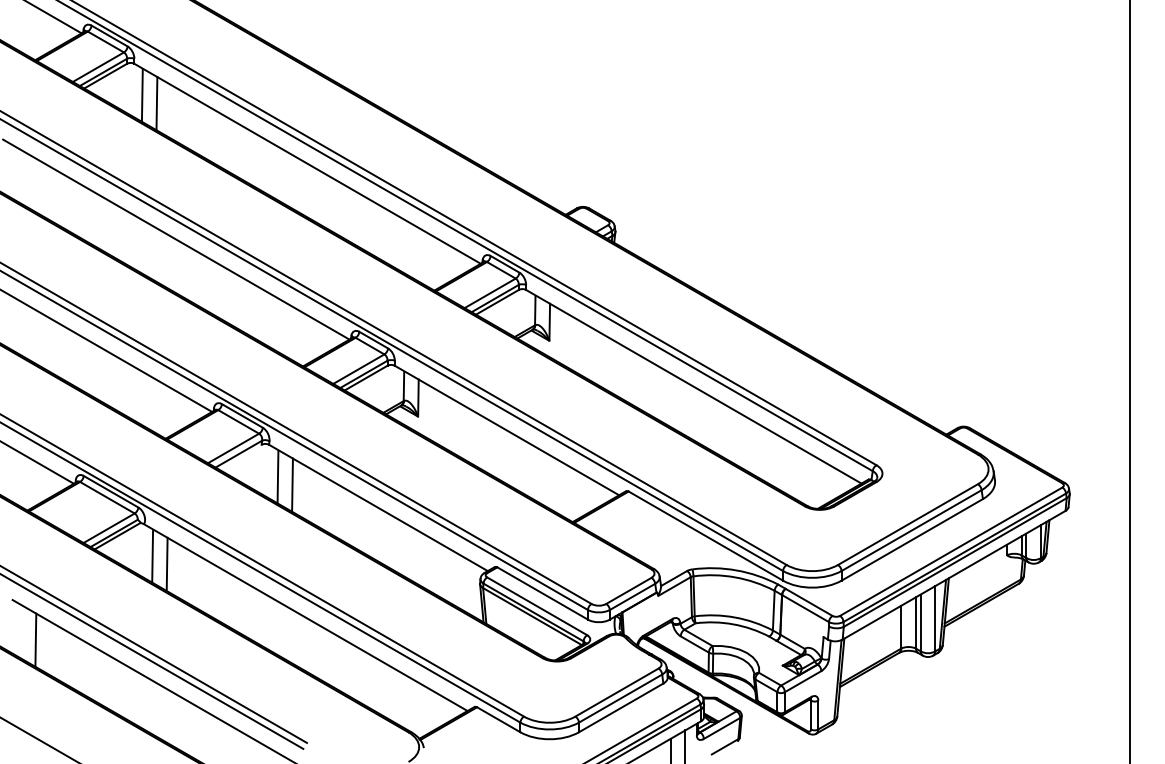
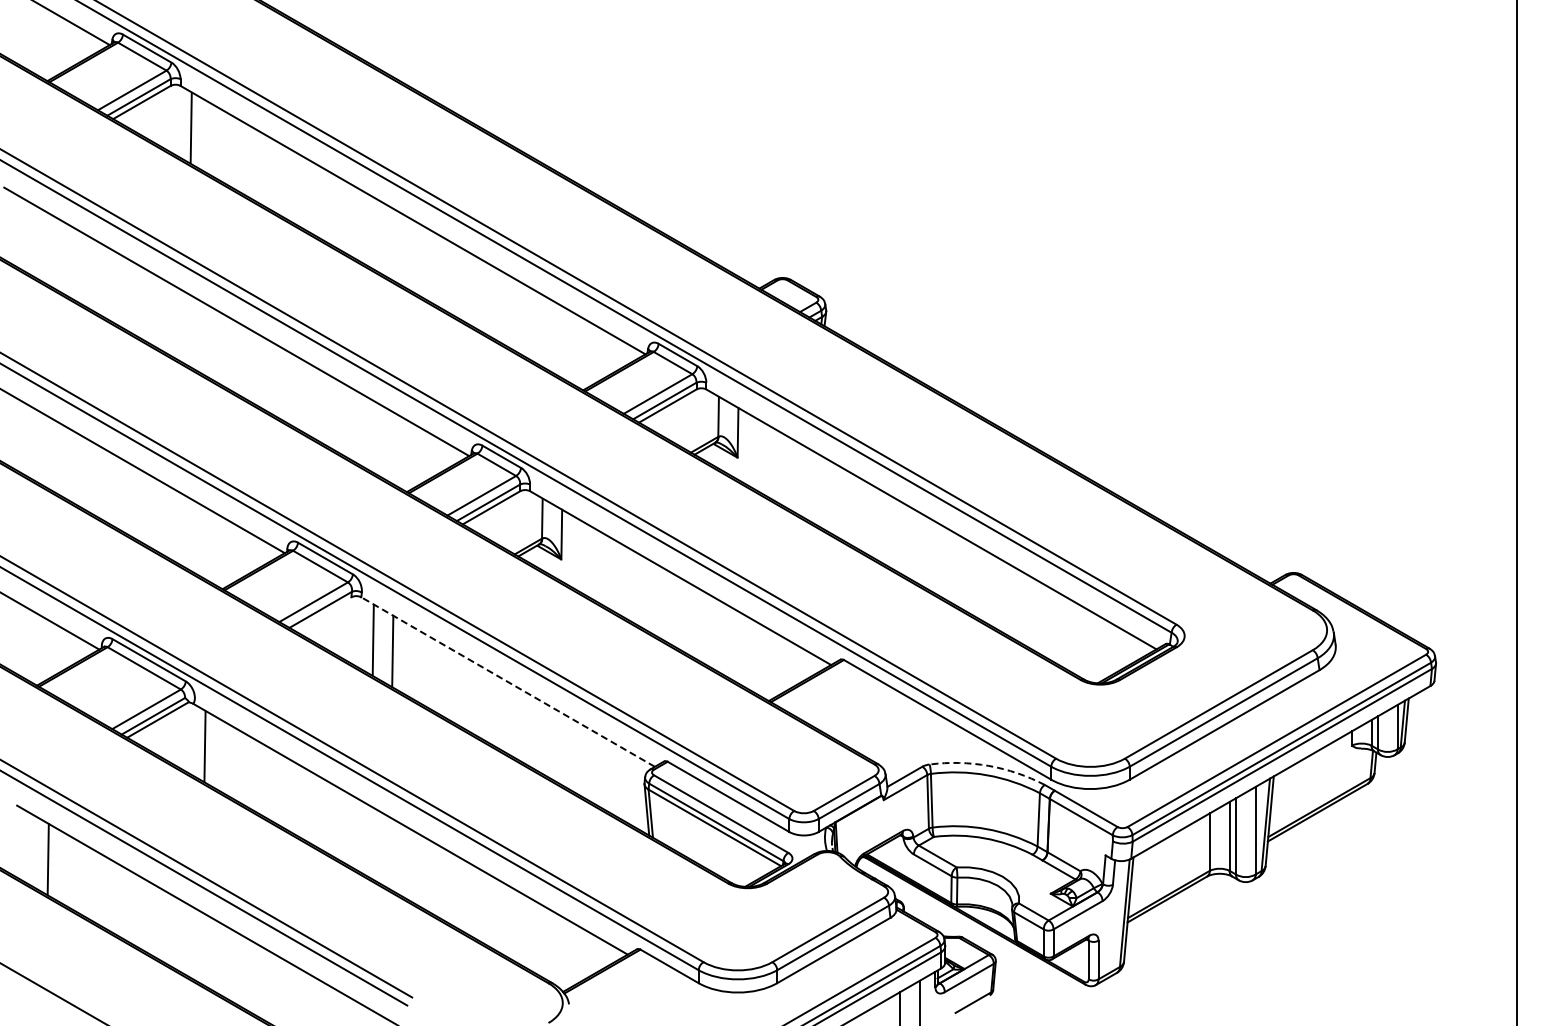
line: (156, 103) -> (210, 139), removed
line: (378, 508) -> (508, 682), solid -> dashed
line: (167, 564) -> (224, 757), removed
arc: (736, 570) -> (988, 765), solid -> dashed

